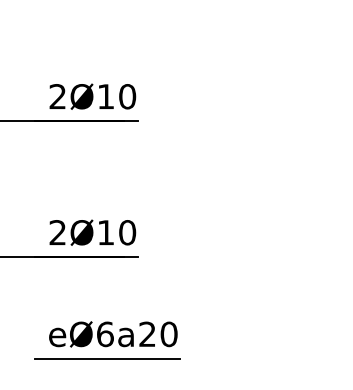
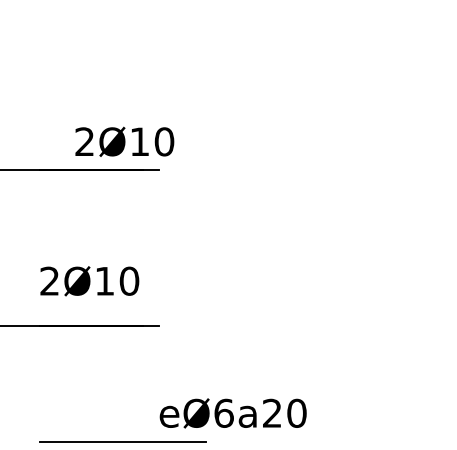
text: (92, 96) -> (124, 141), moved
text: (92, 232) -> (89, 281), moved
text: (112, 334) -> (232, 413), moved

